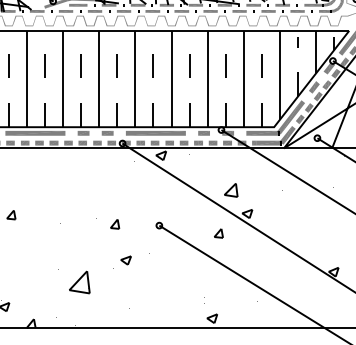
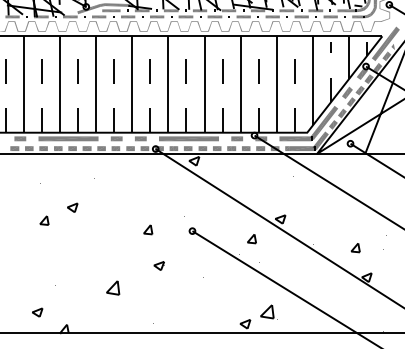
part: (232, 189) -> (268, 311), moved
part: (39, 201) -> (72, 207), added
part: (322, 242) -> (355, 248), added
part: (80, 281) -> (113, 287), size x0.62

